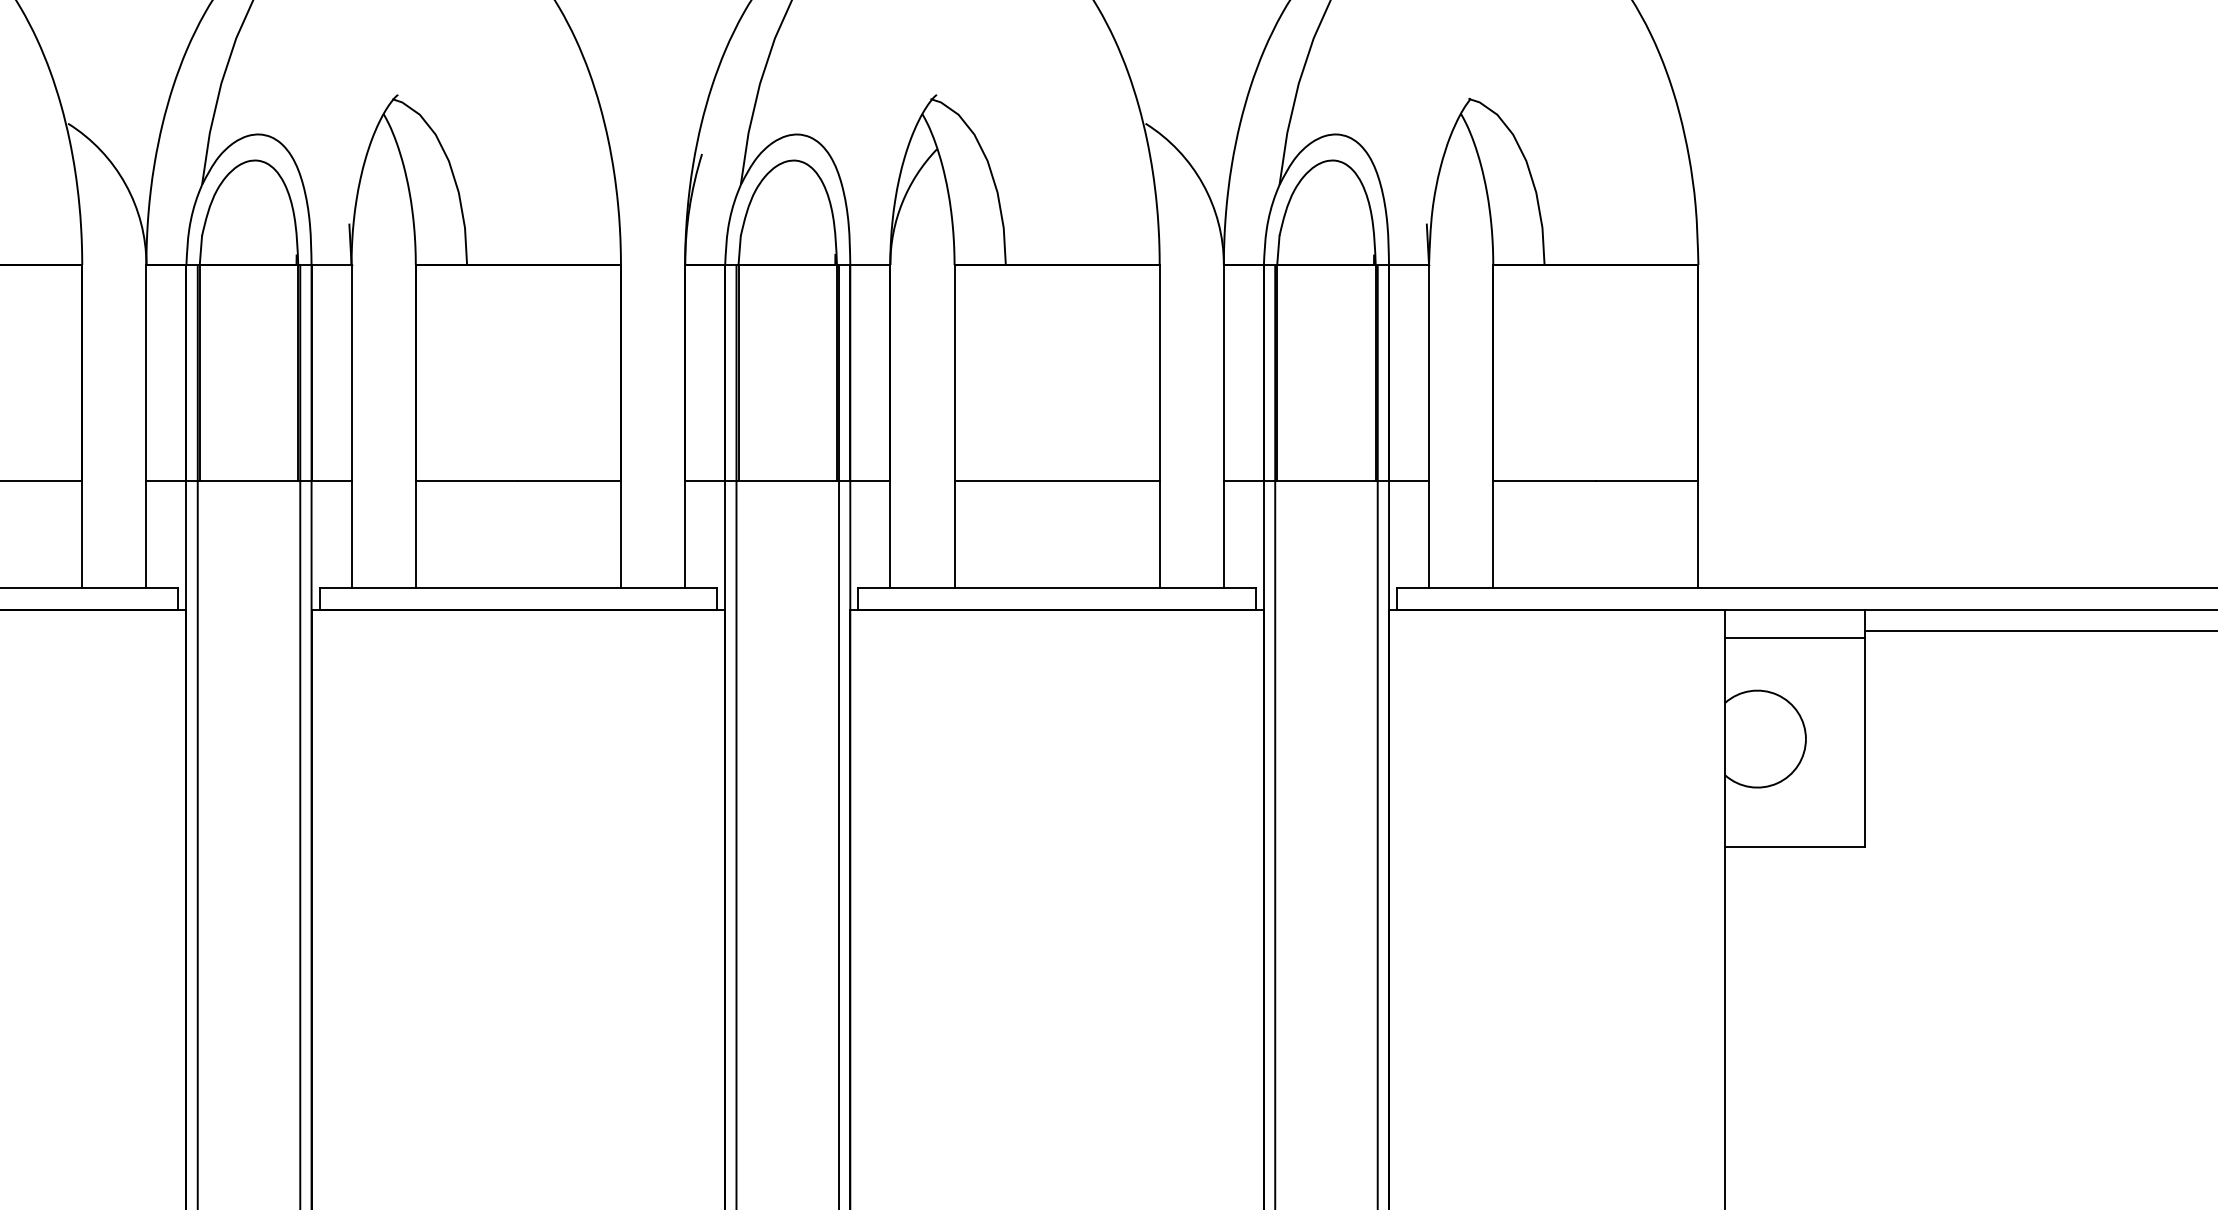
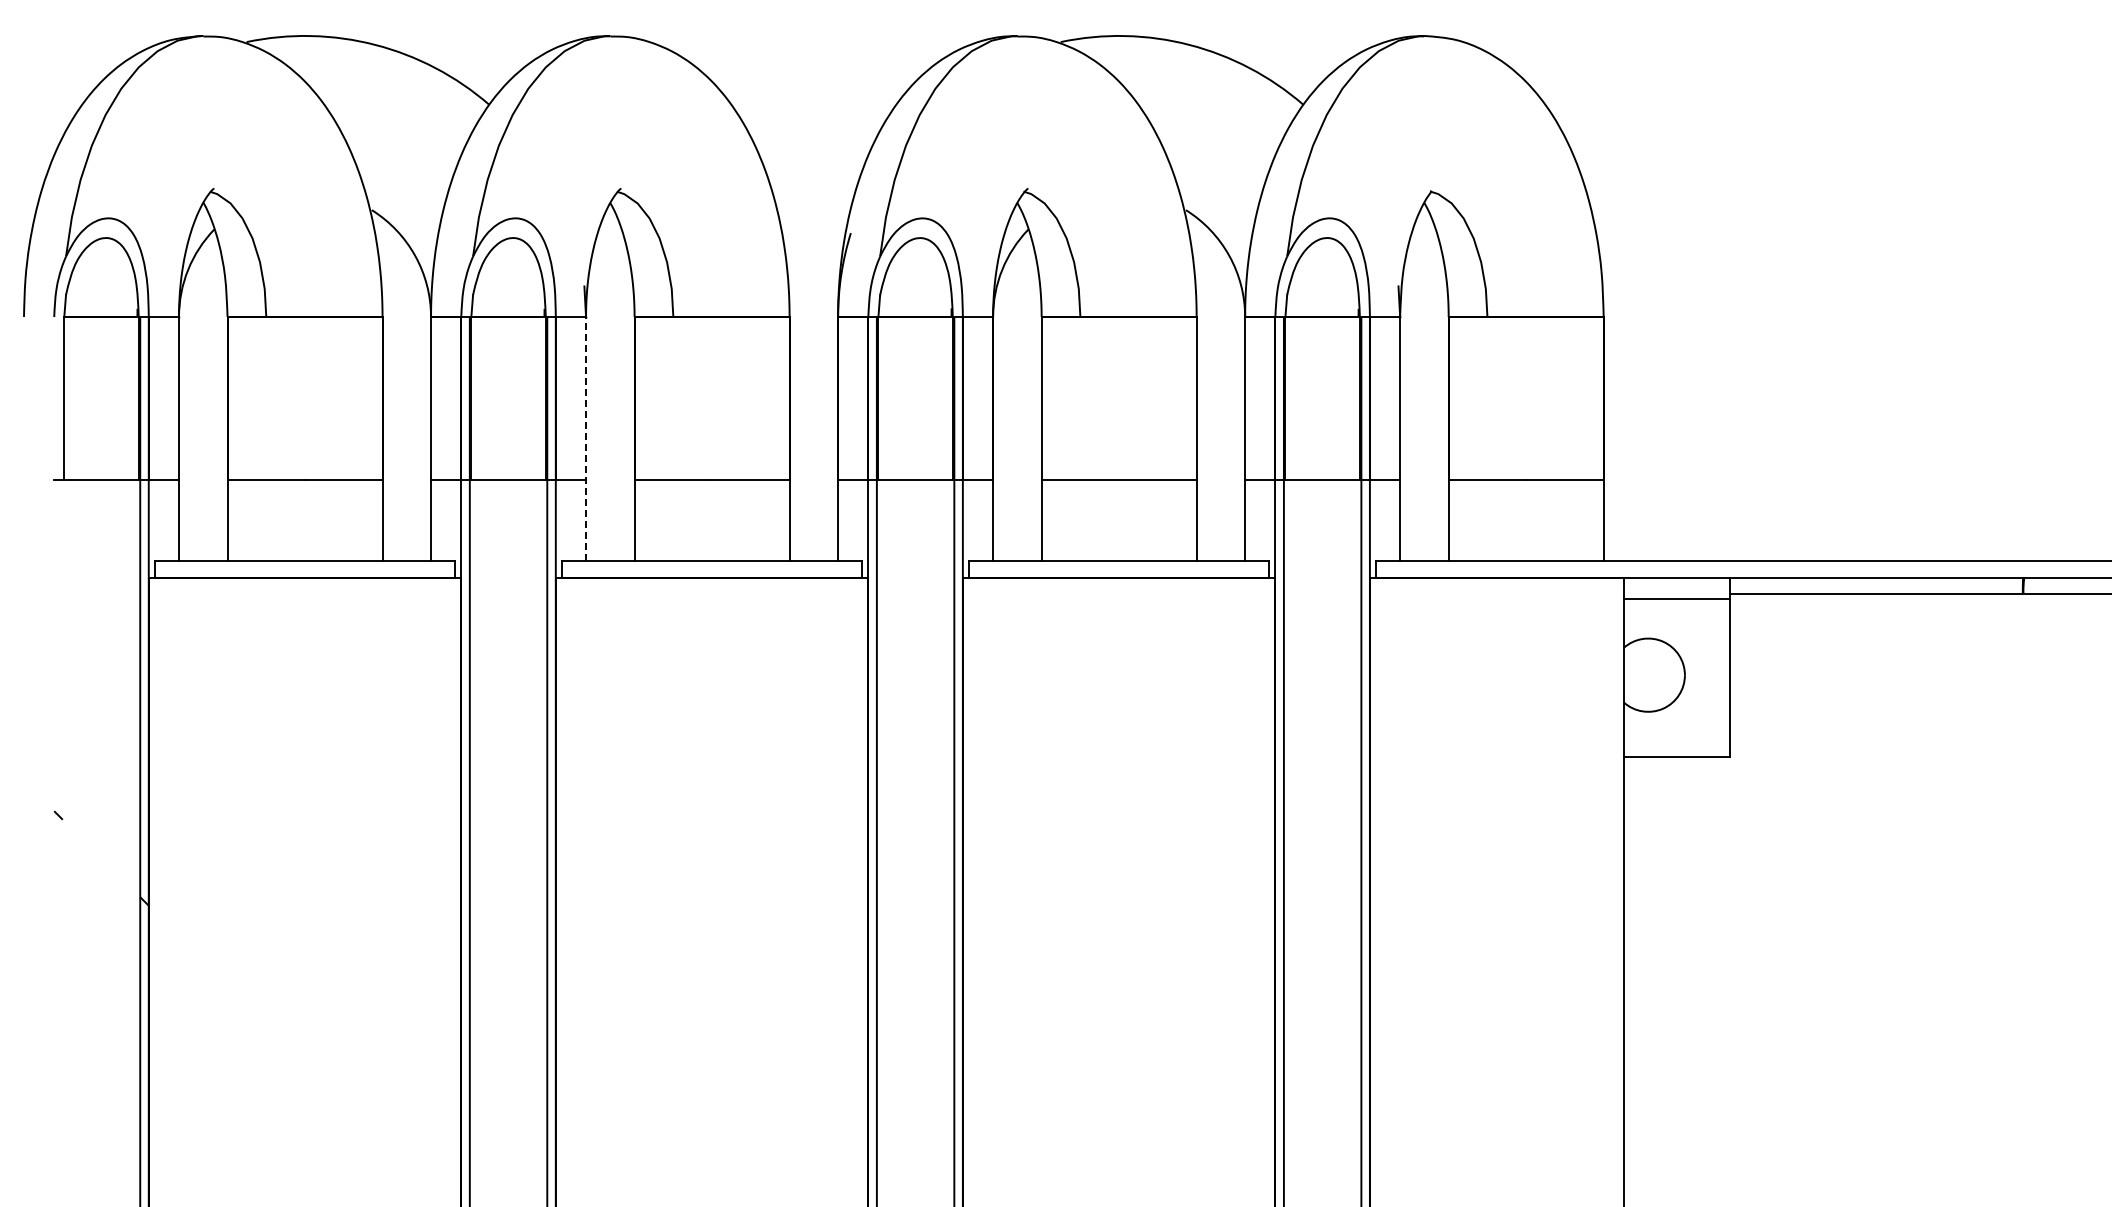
line: (352, 425) -> (586, 438), solid -> dashed

